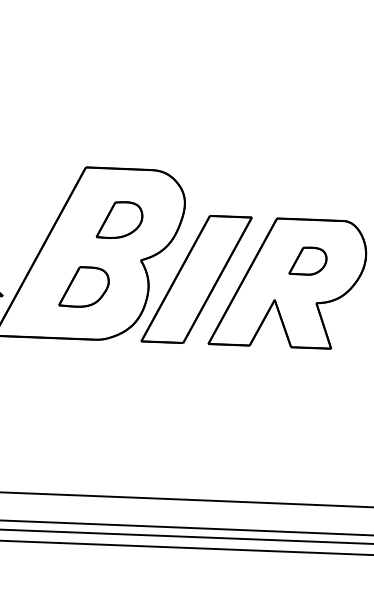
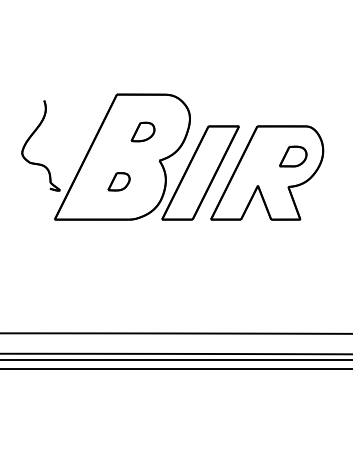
part: (119, 219) -> (142, 131), size x0.7
part: (308, 261) -> (293, 156), moved
part: (83, 286) -> (118, 181), size x0.6

